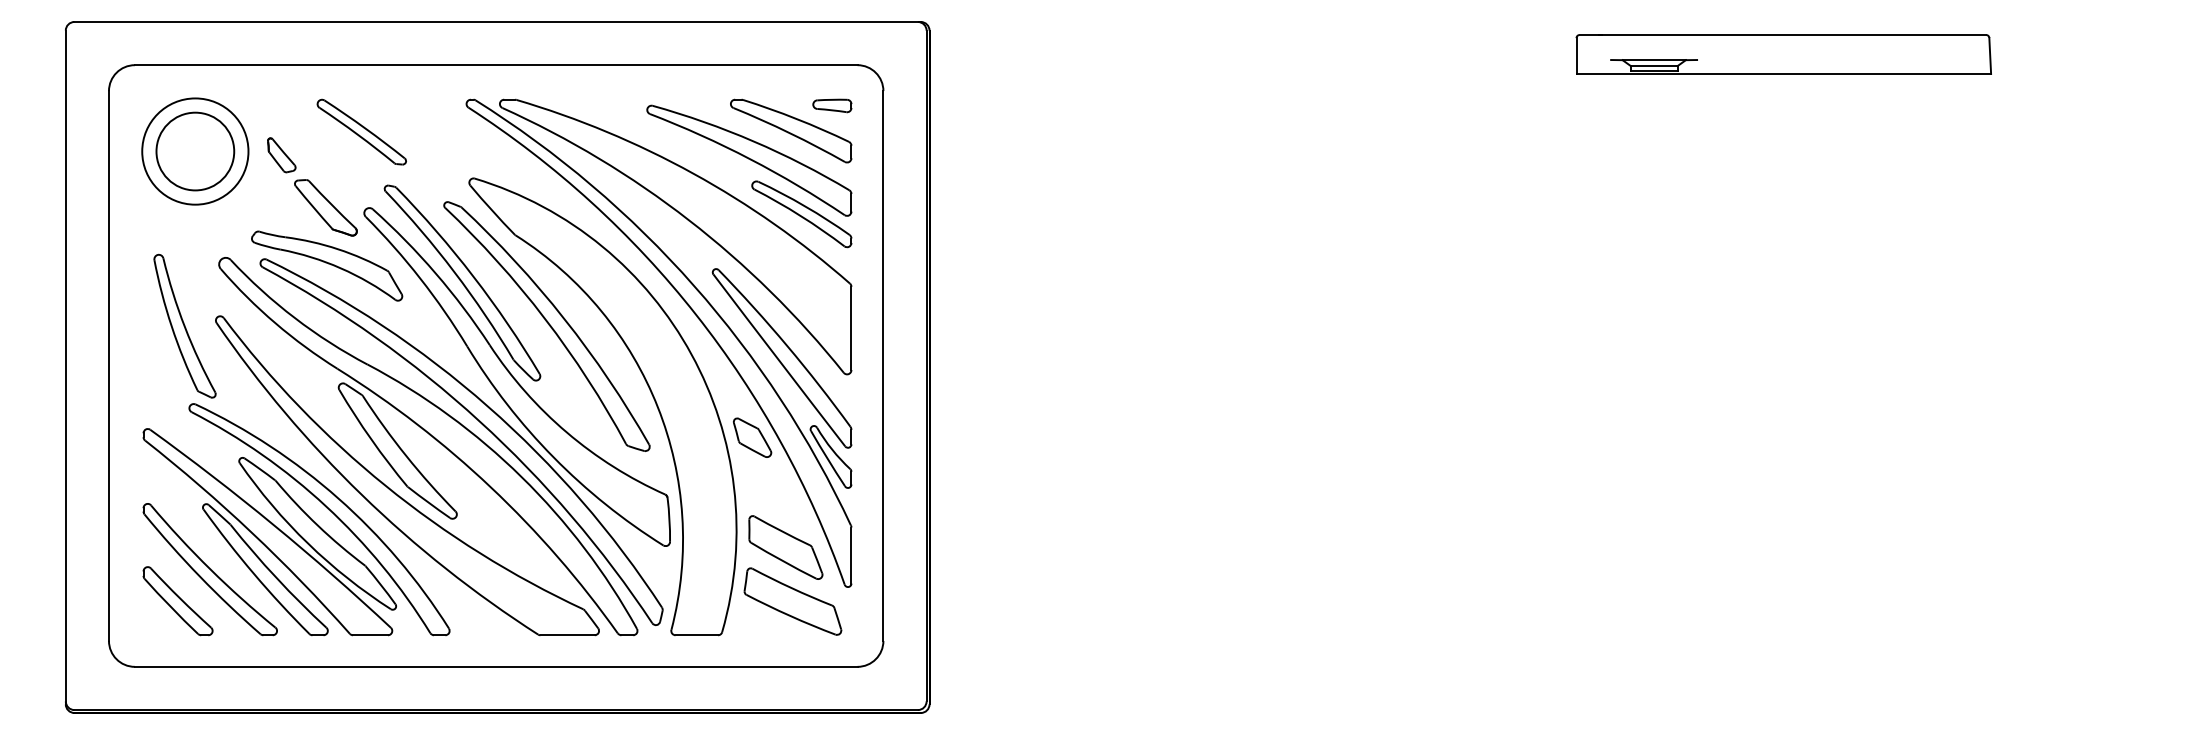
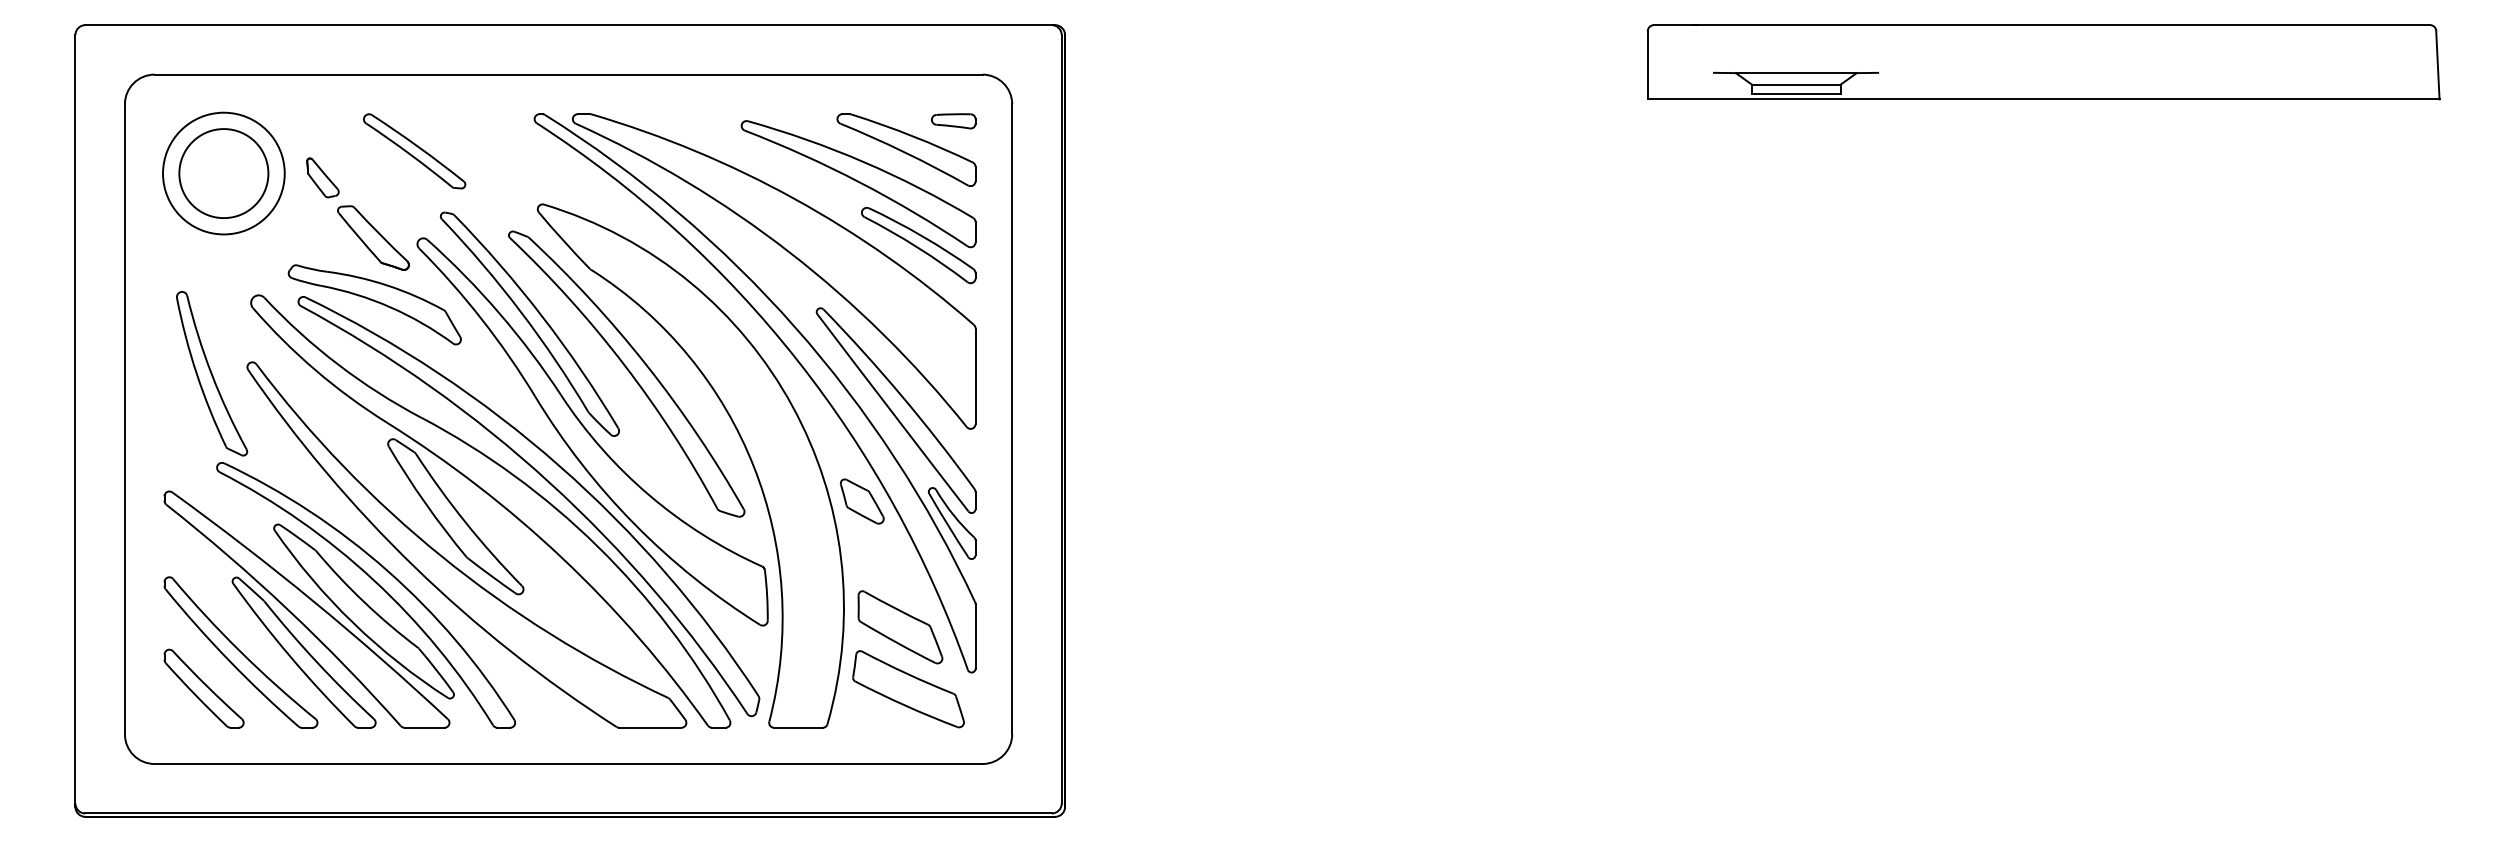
part: (1783, 54) -> (2043, 62), size x1.67

